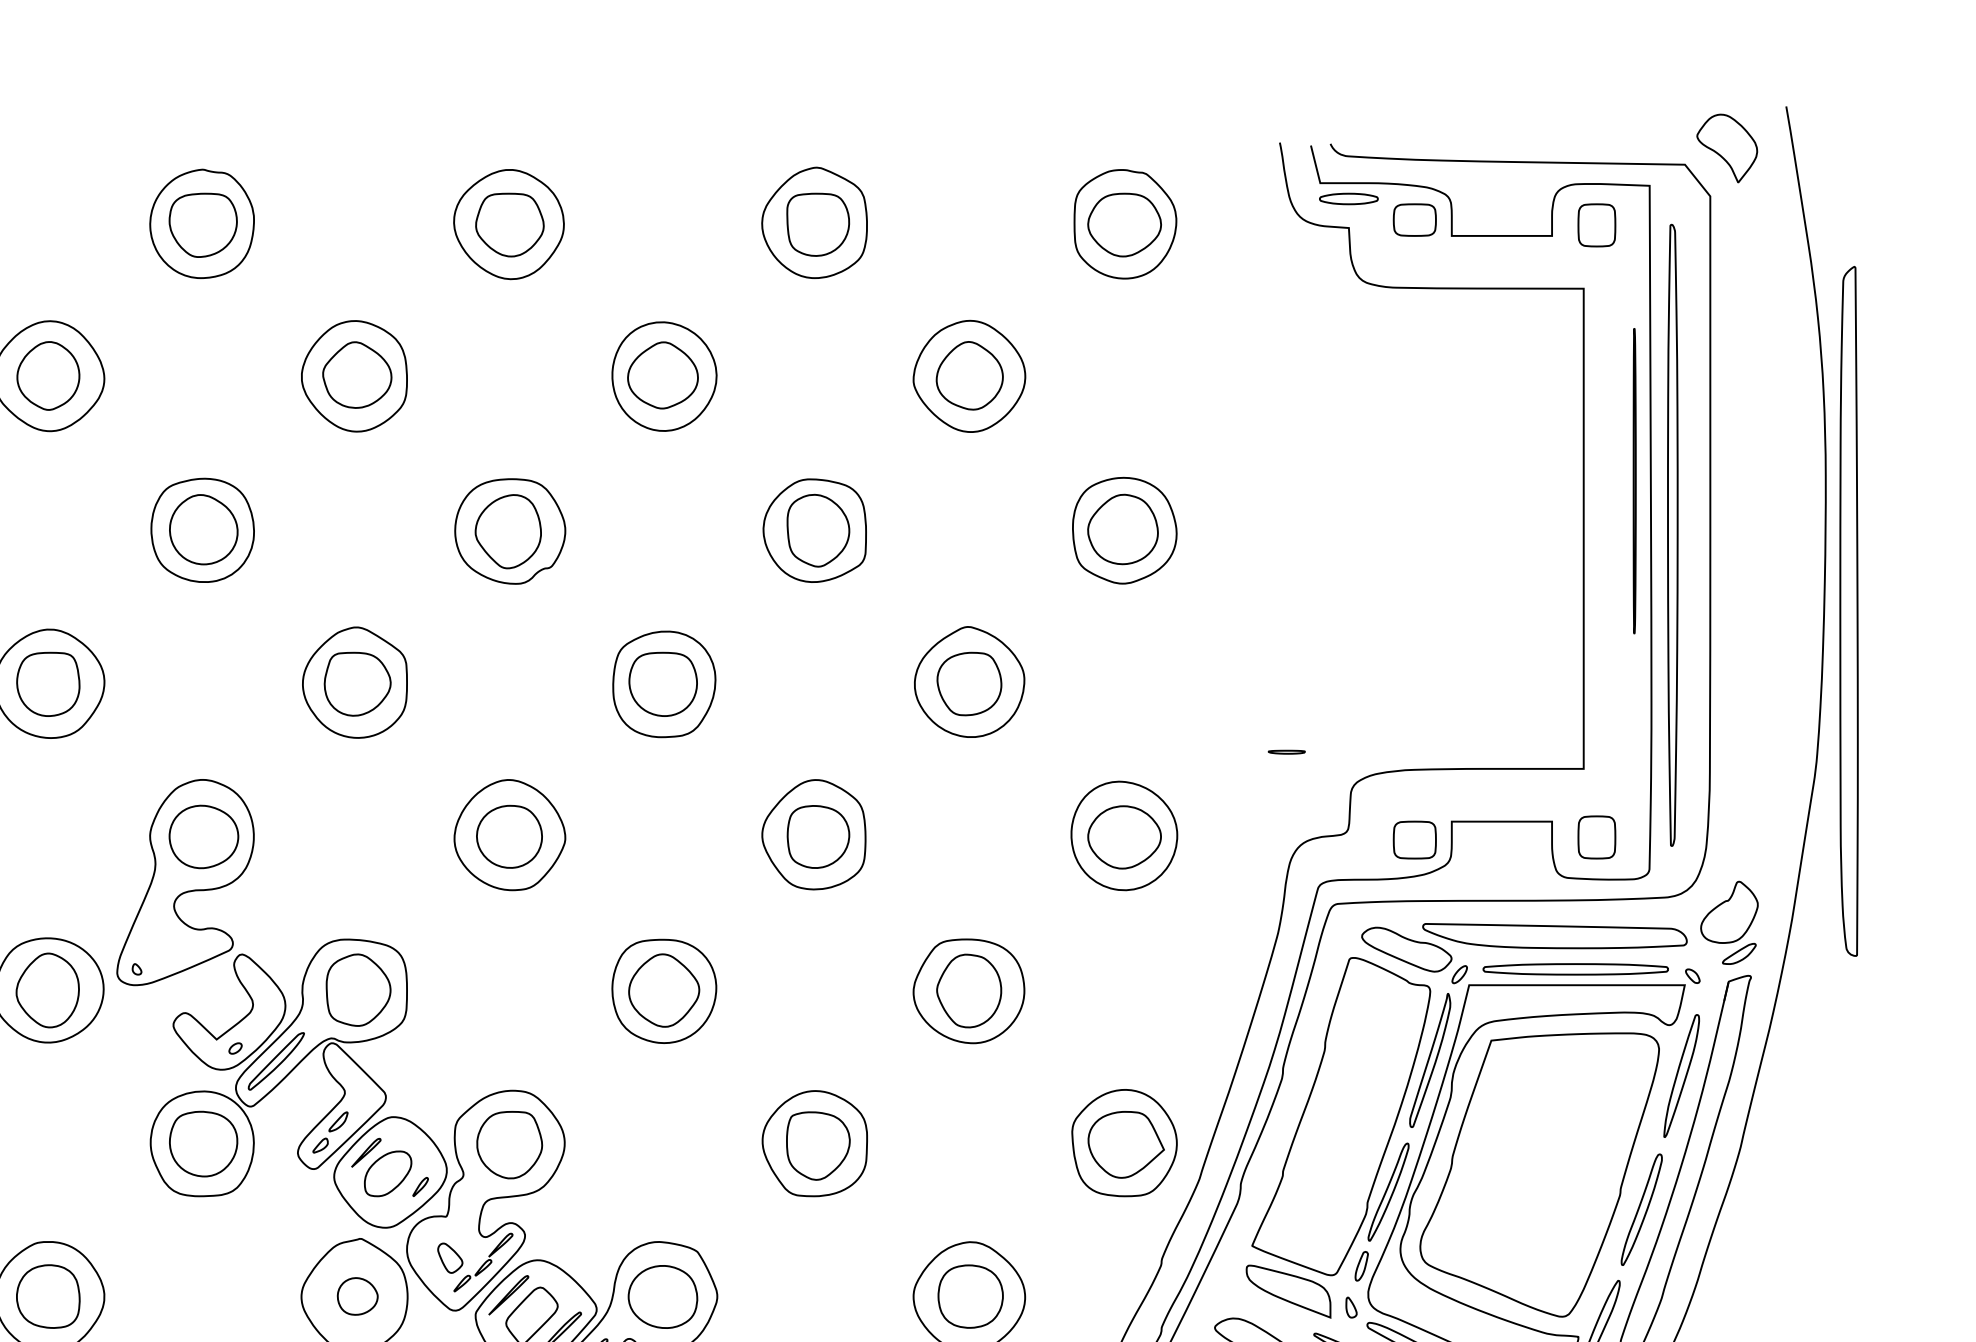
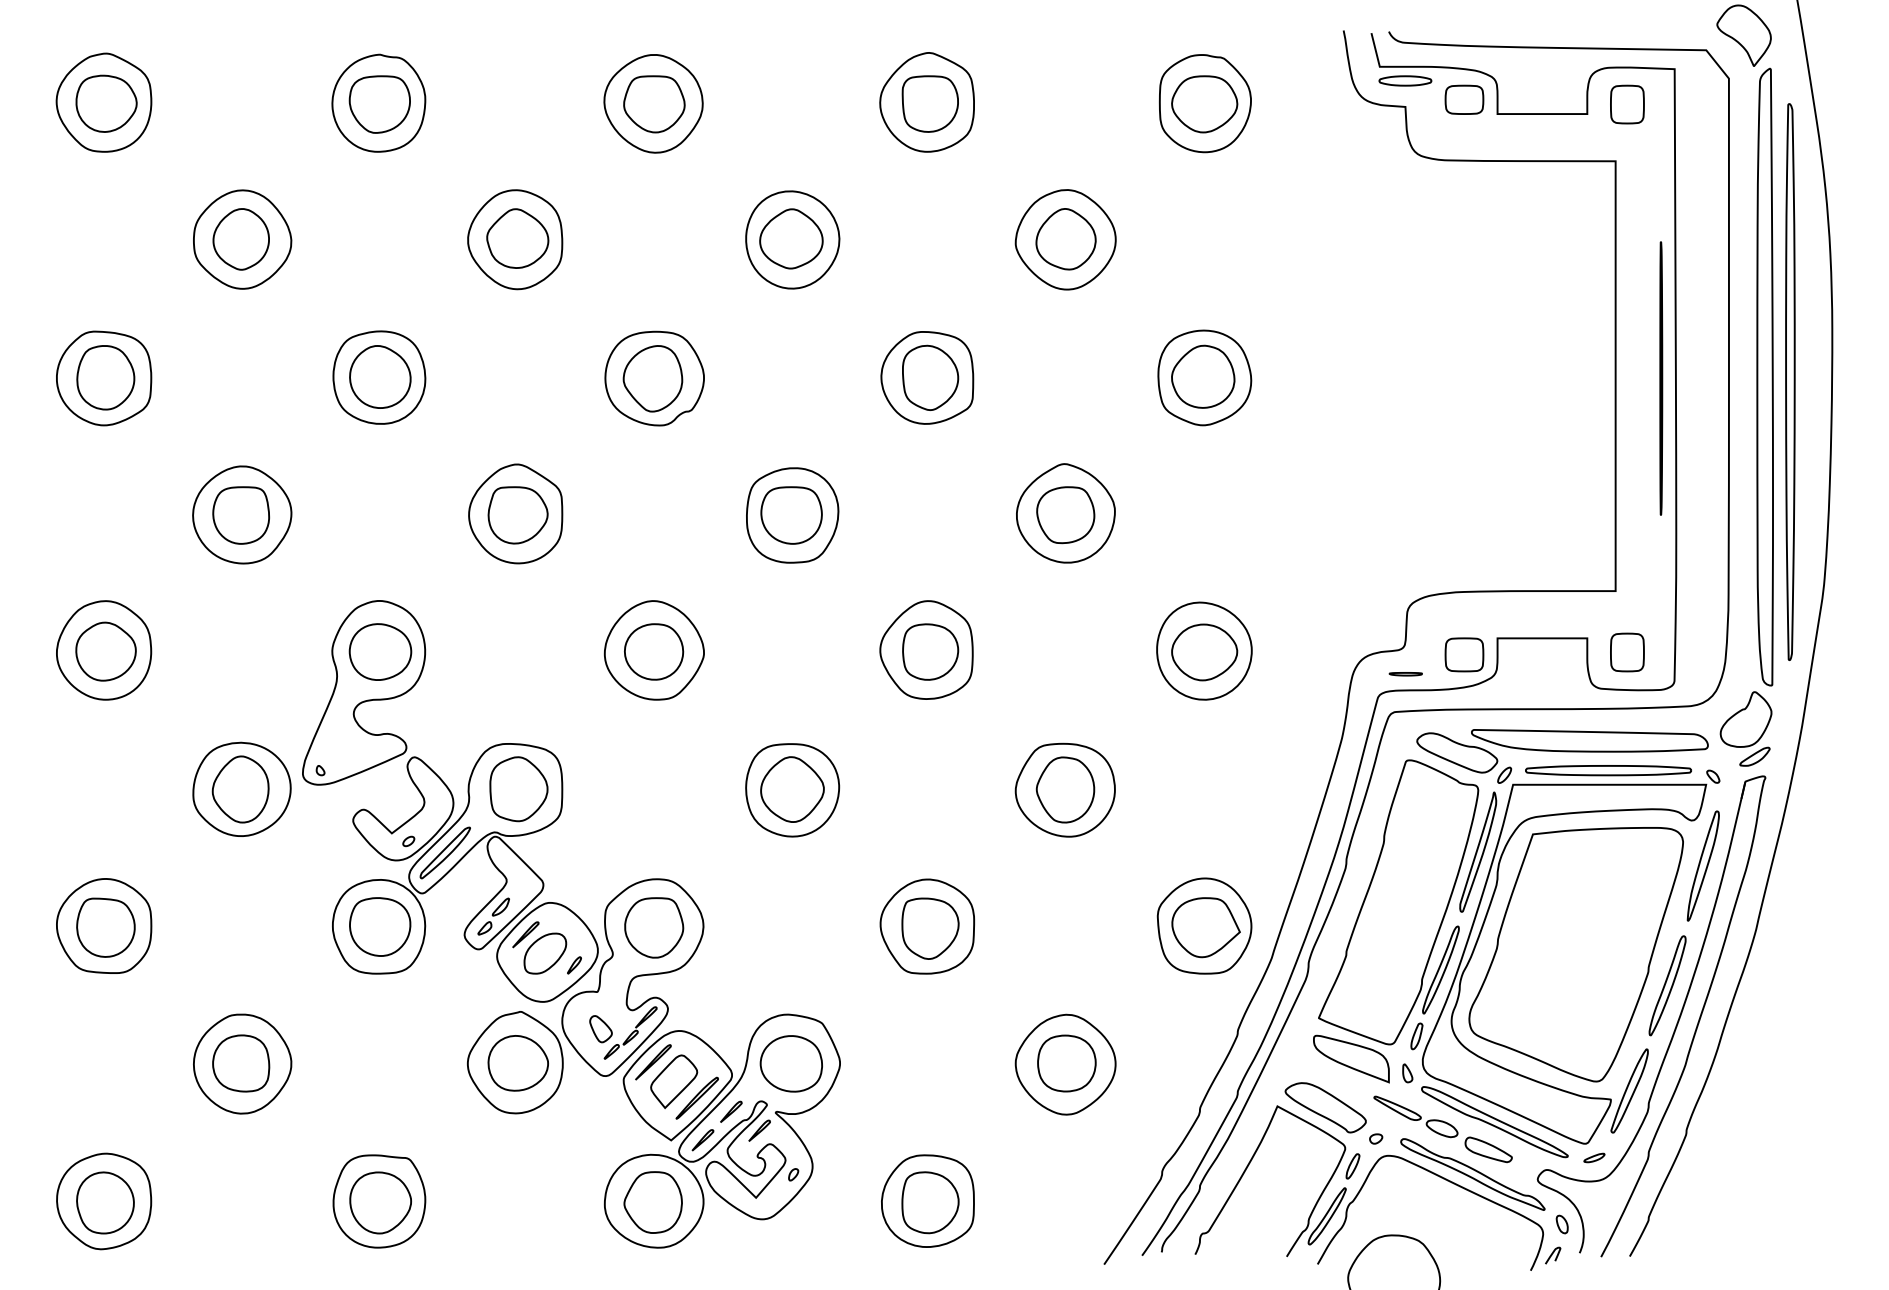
line: (1634, 481) -> (1661, 378), moved
part: (1672, 534) -> (1790, 381), moved
part: (1848, 610) -> (1764, 376), moved
line: (1286, 752) -> (1405, 674), moved
part: (356, 1296) -> (517, 1063), size x1.67

